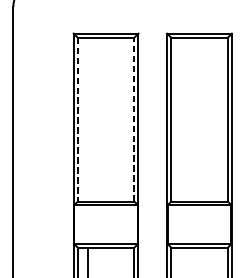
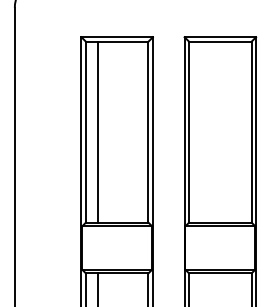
line: (77, 119) -> (85, 132), dashed -> solid
line: (88, 119) -> (97, 131), added
line: (134, 119) -> (148, 131), dashed -> solid

